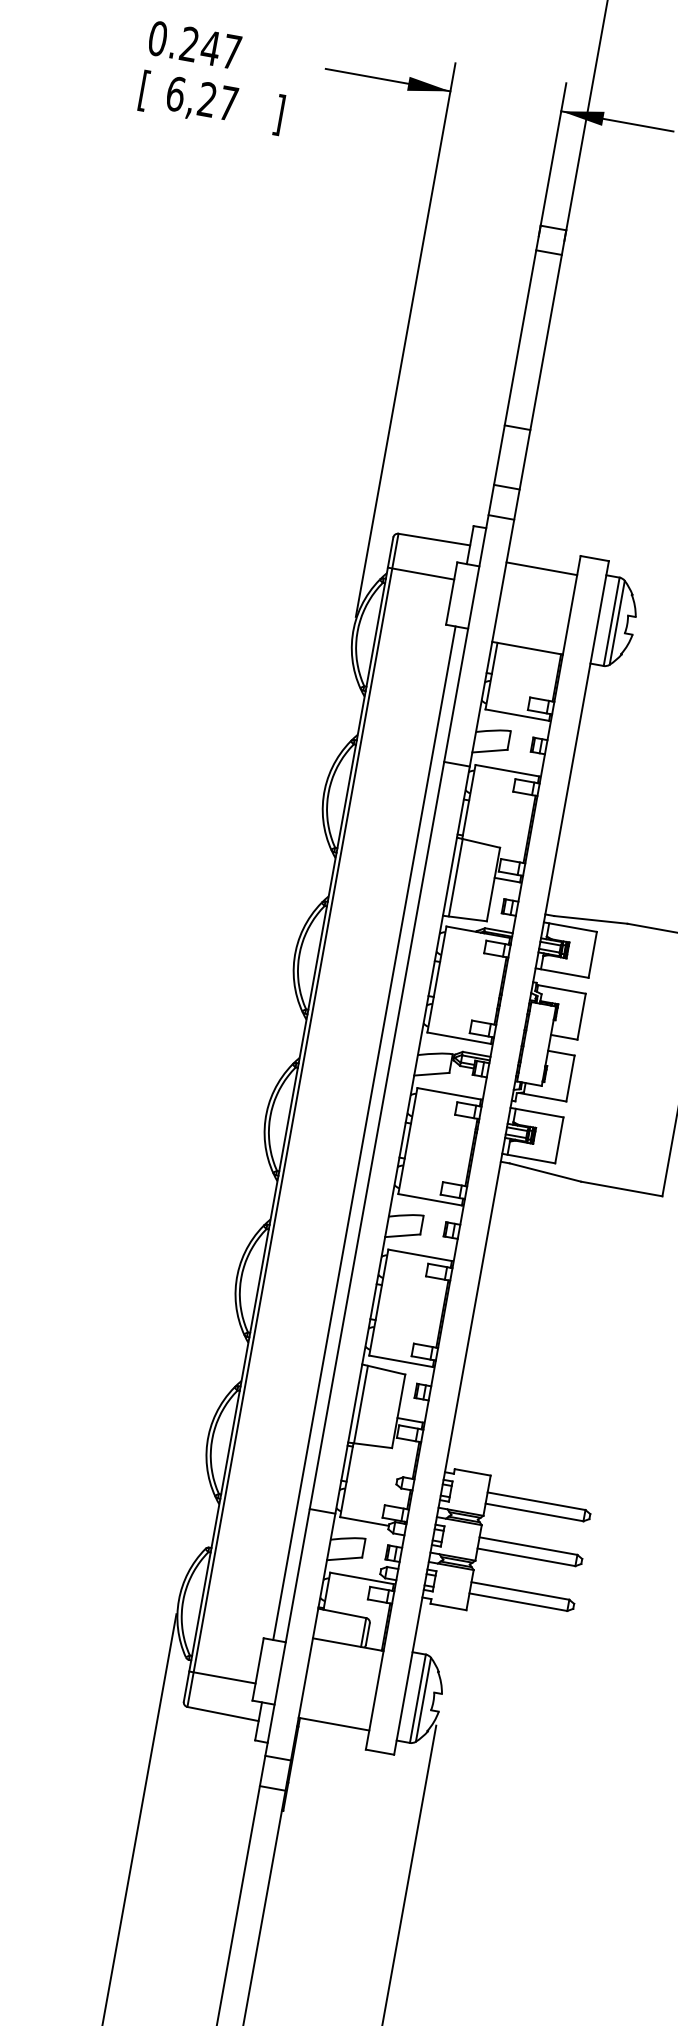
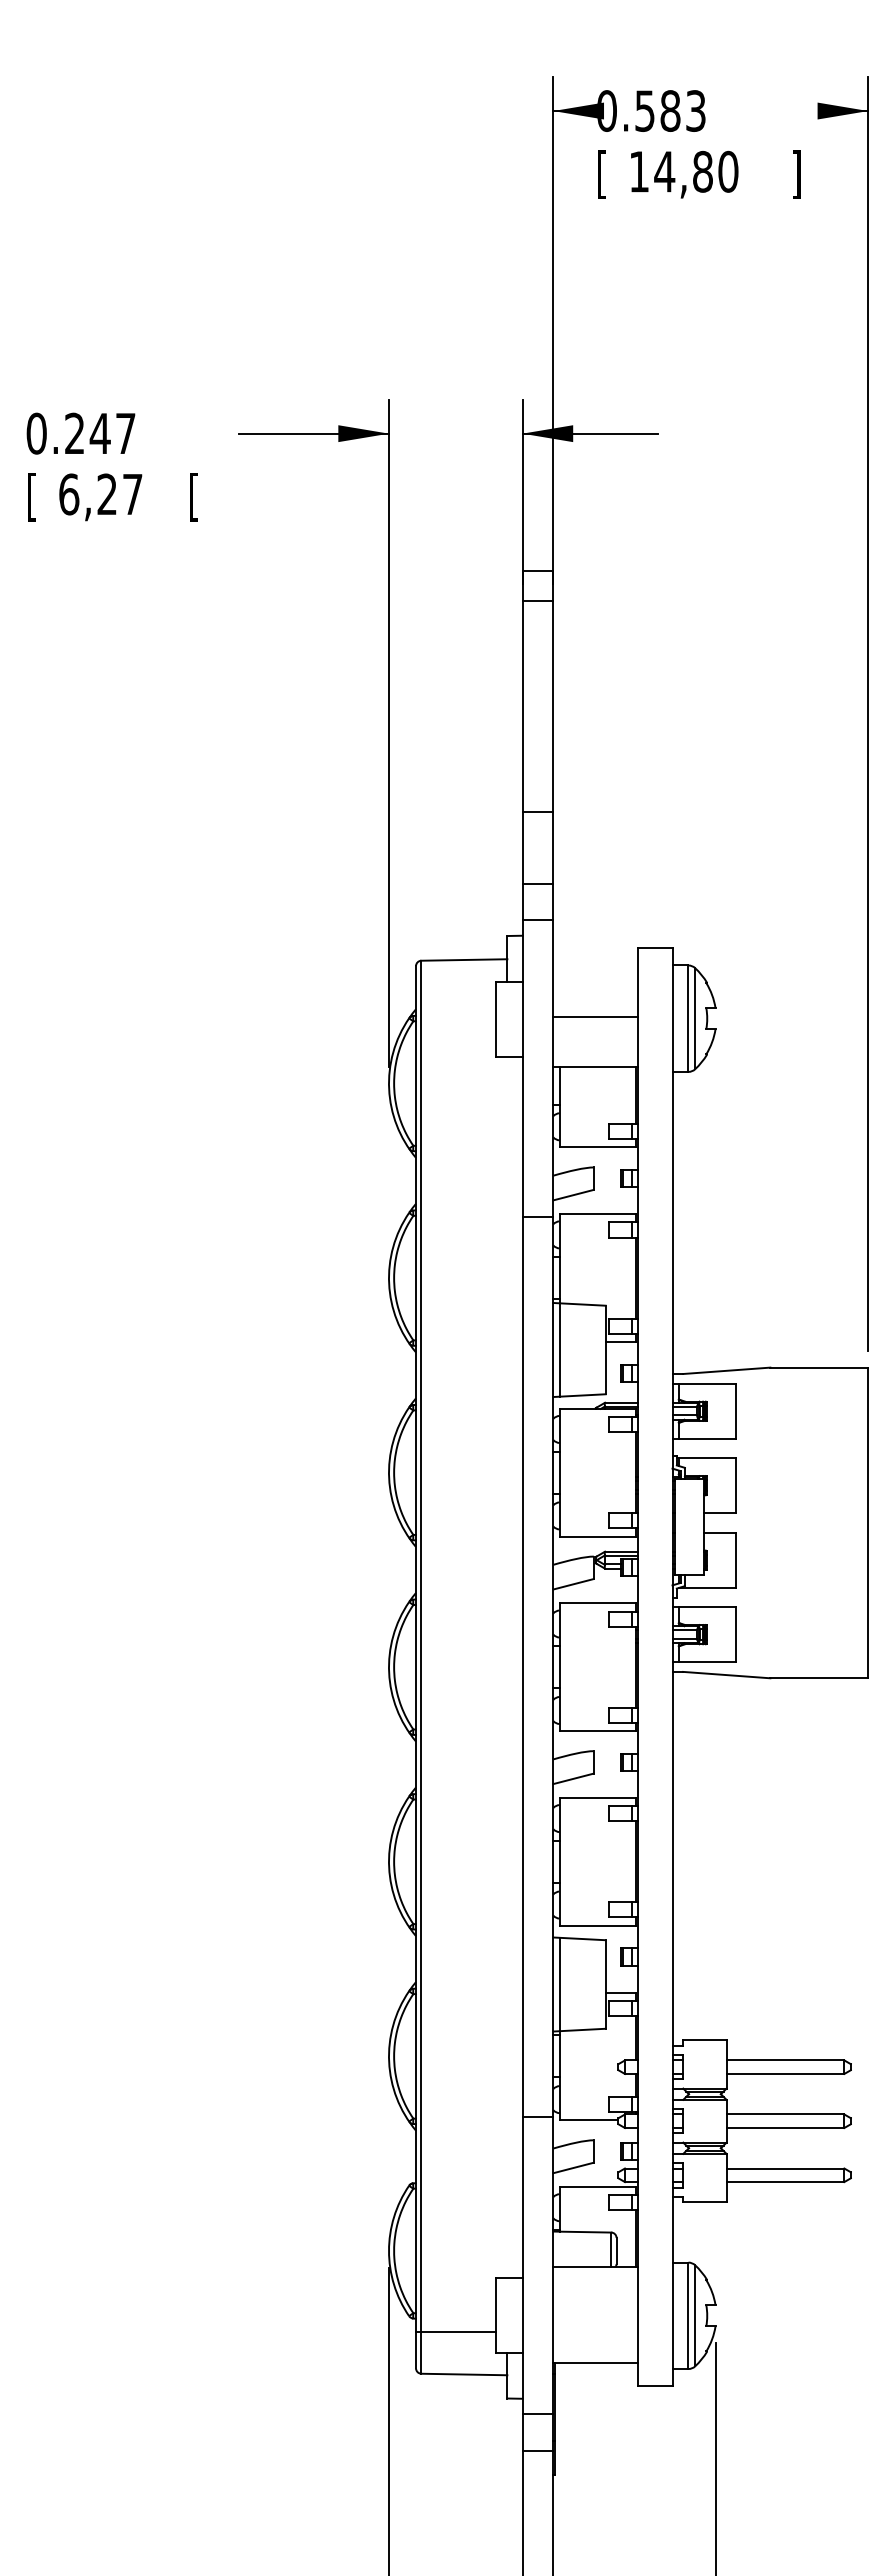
text: (278, 114) -> (193, 496), ] -> [
line: (541, 568) -> (595, 1017), moved
line: (420, 573) -> (455, 1002), removed
line: (364, 1132) -> (507, 1666), removed

